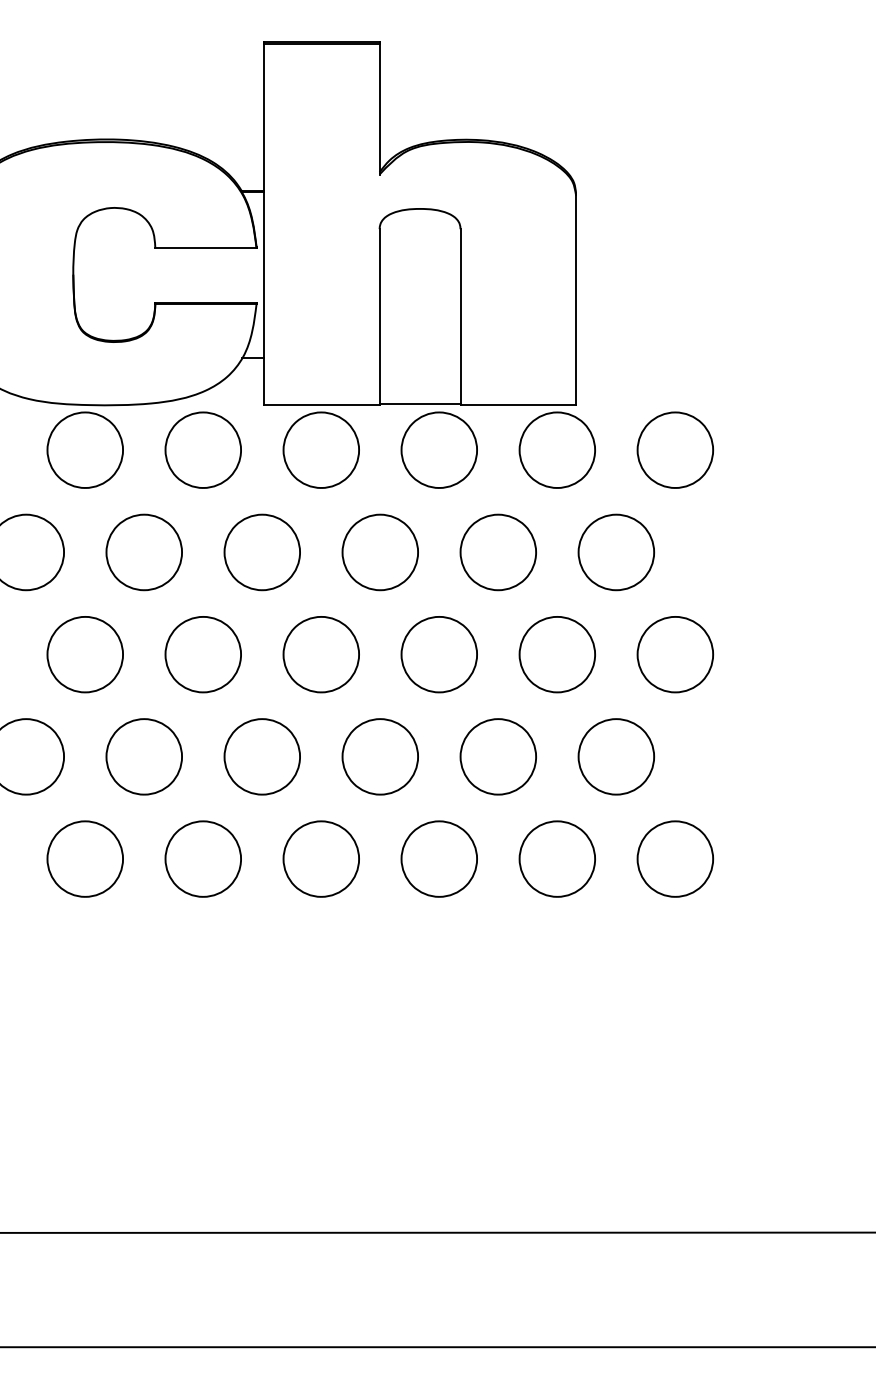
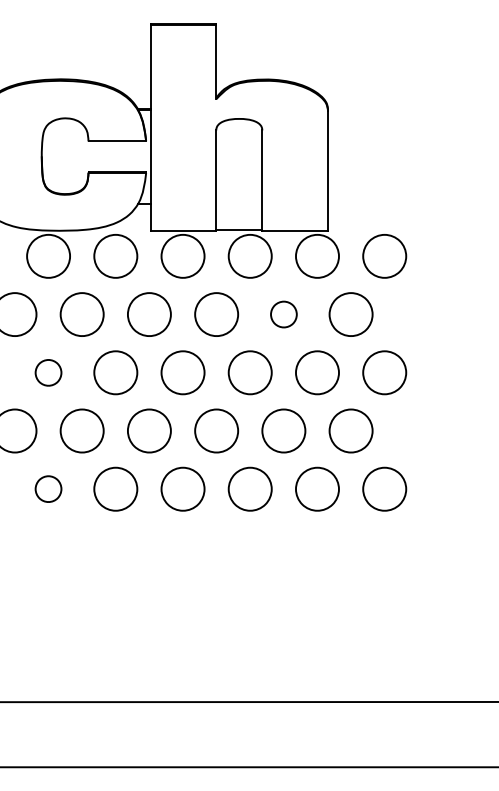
part: (497, 552) -> (283, 314), size x0.6
part: (85, 654) -> (48, 372), size x0.6
part: (85, 857) -> (48, 488), size x0.6

